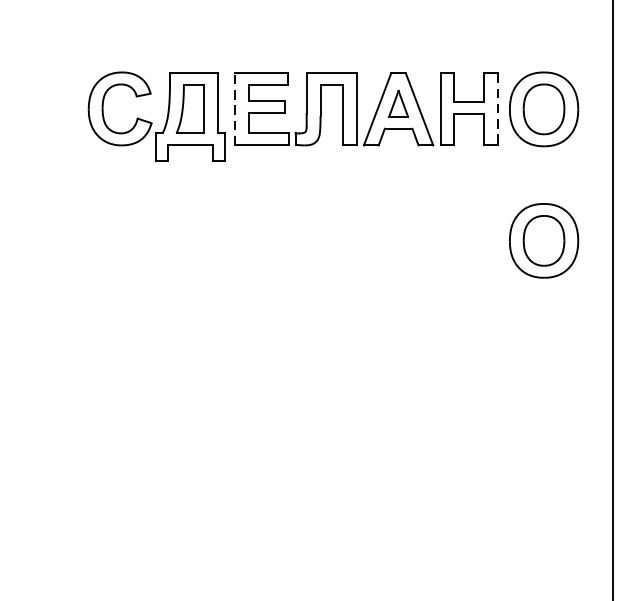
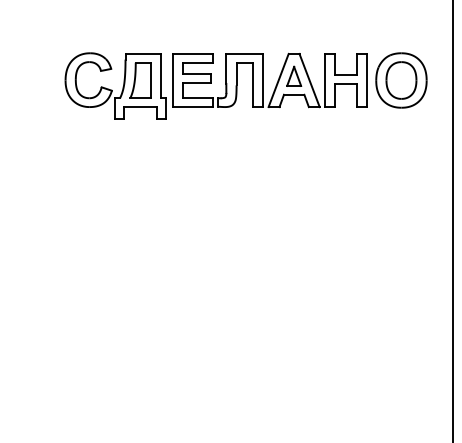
line: (235, 109) -> (173, 80), dashed -> solid
line: (498, 109) -> (367, 80), dashed -> solid
part: (544, 240) -> (401, 177), removed

